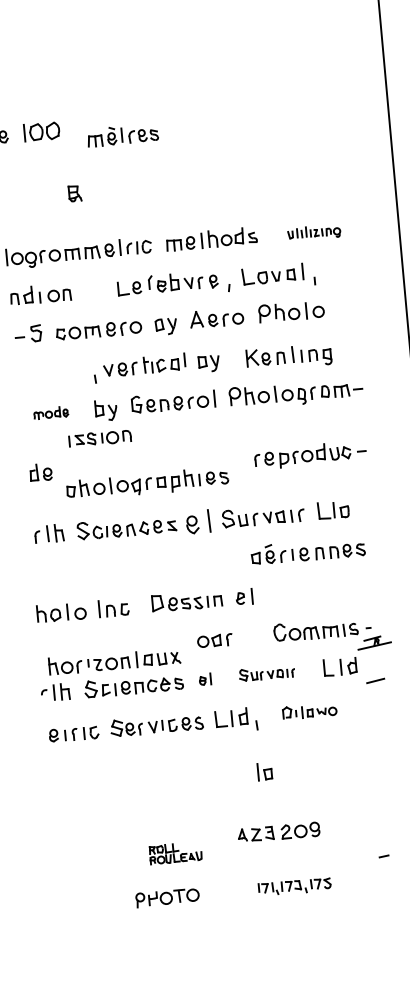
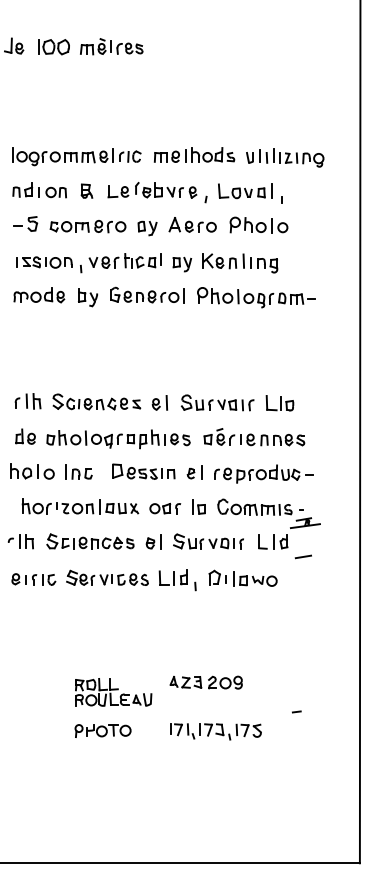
part: (122, 135) -> (111, 46), moved
part: (74, 192) -> (86, 190), moved
part: (314, 232) -> (285, 157), size x1.67
part: (289, 357) -> (240, 263), moved
part: (51, 413) -> (39, 295), size x1.67
part: (100, 438) -> (44, 262), moved
part: (309, 454) -> (263, 473), moved
part: (40, 472) -> (25, 436), moved
part: (147, 484) -> (118, 439), moved
part: (197, 521) -> (159, 402), size x0.71
part: (114, 661) -> (80, 506), moved
part: (267, 673) -> (208, 541), size x1.43
part: (205, 678) -> (153, 541), size x1.43
part: (309, 710) -> (242, 577), size x1.43
part: (264, 771) -> (198, 506), moved
part: (175, 853) -> (113, 692), size x1.67
part: (294, 886) -> (215, 731), size x1.43

